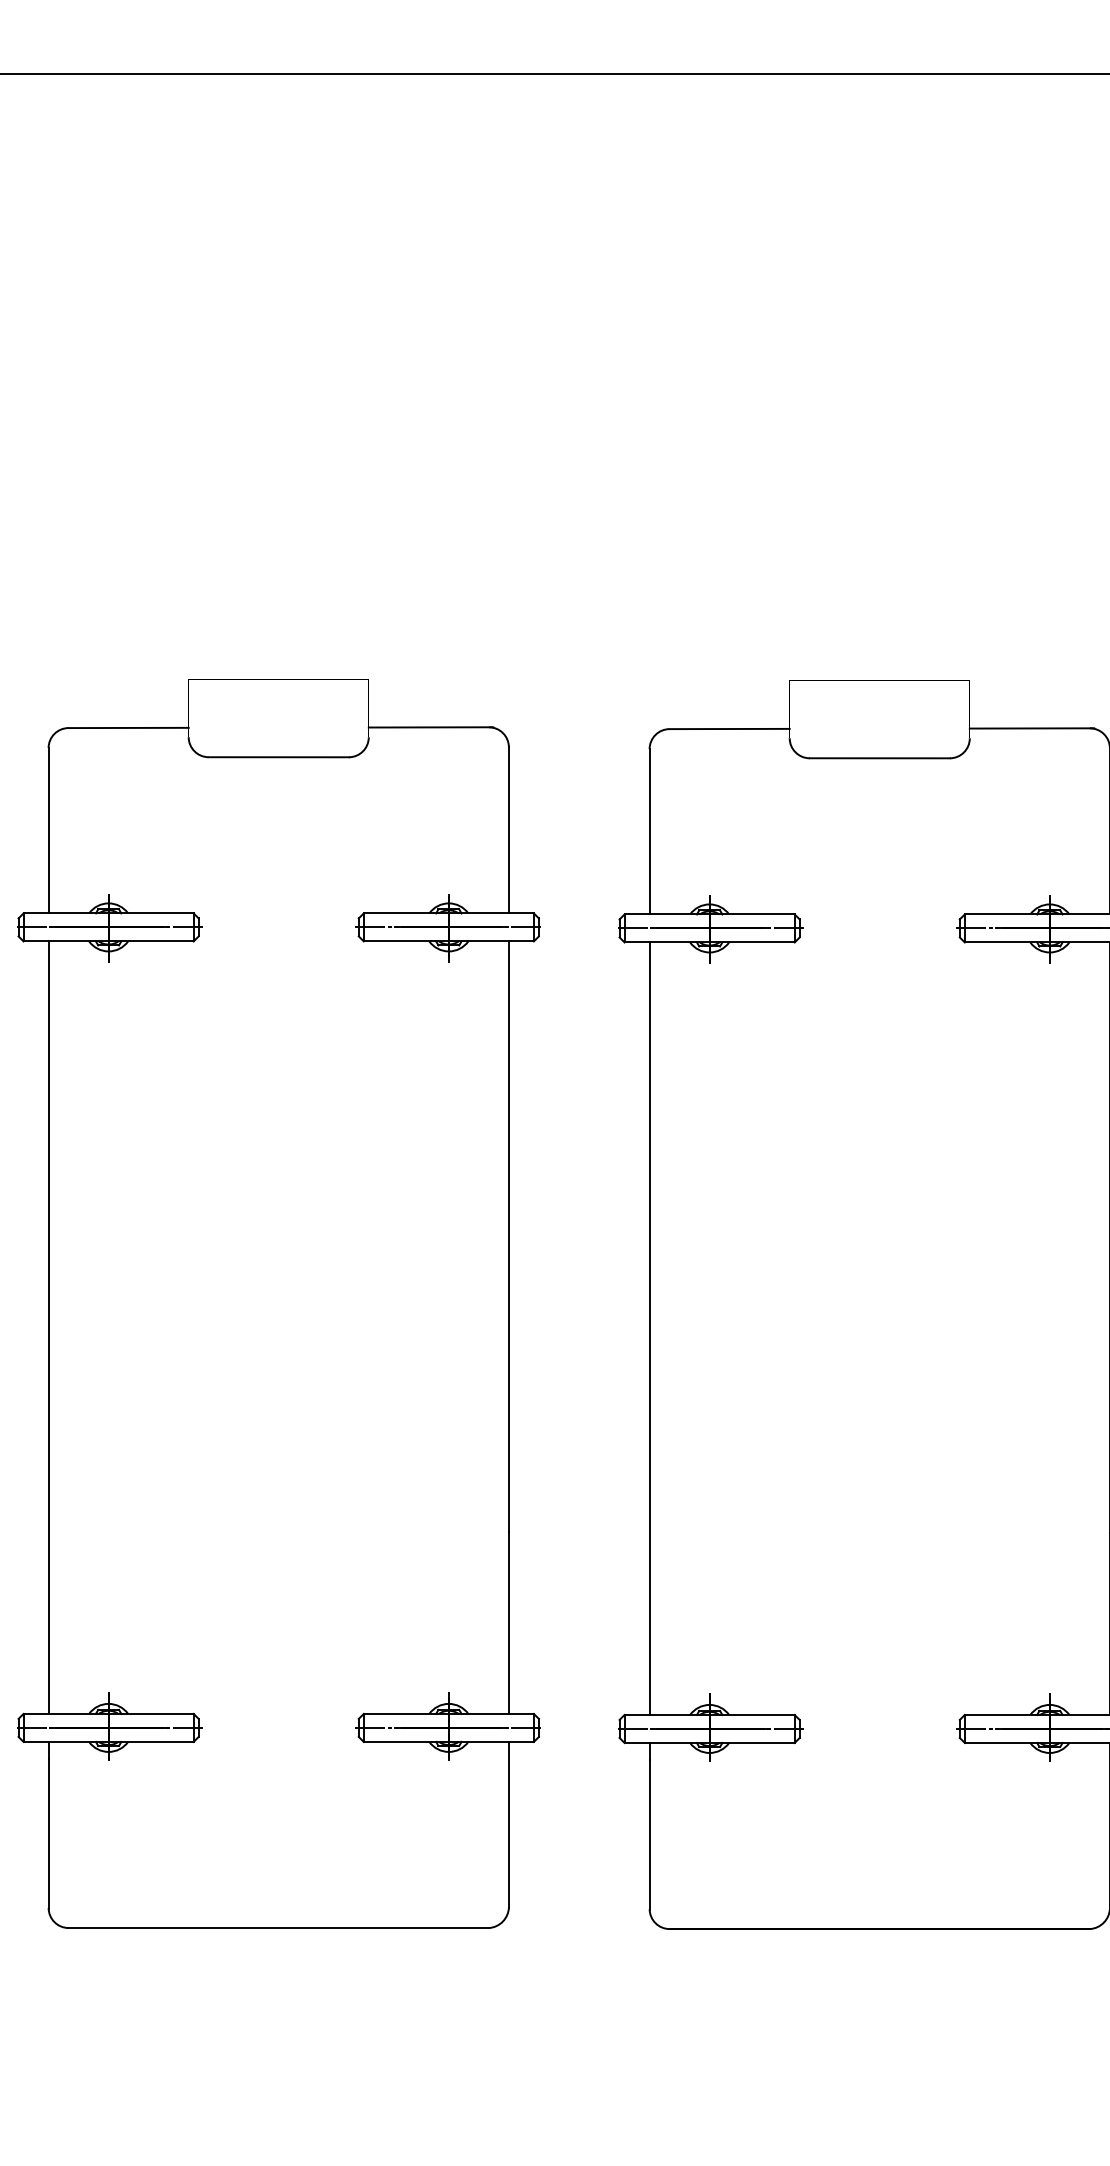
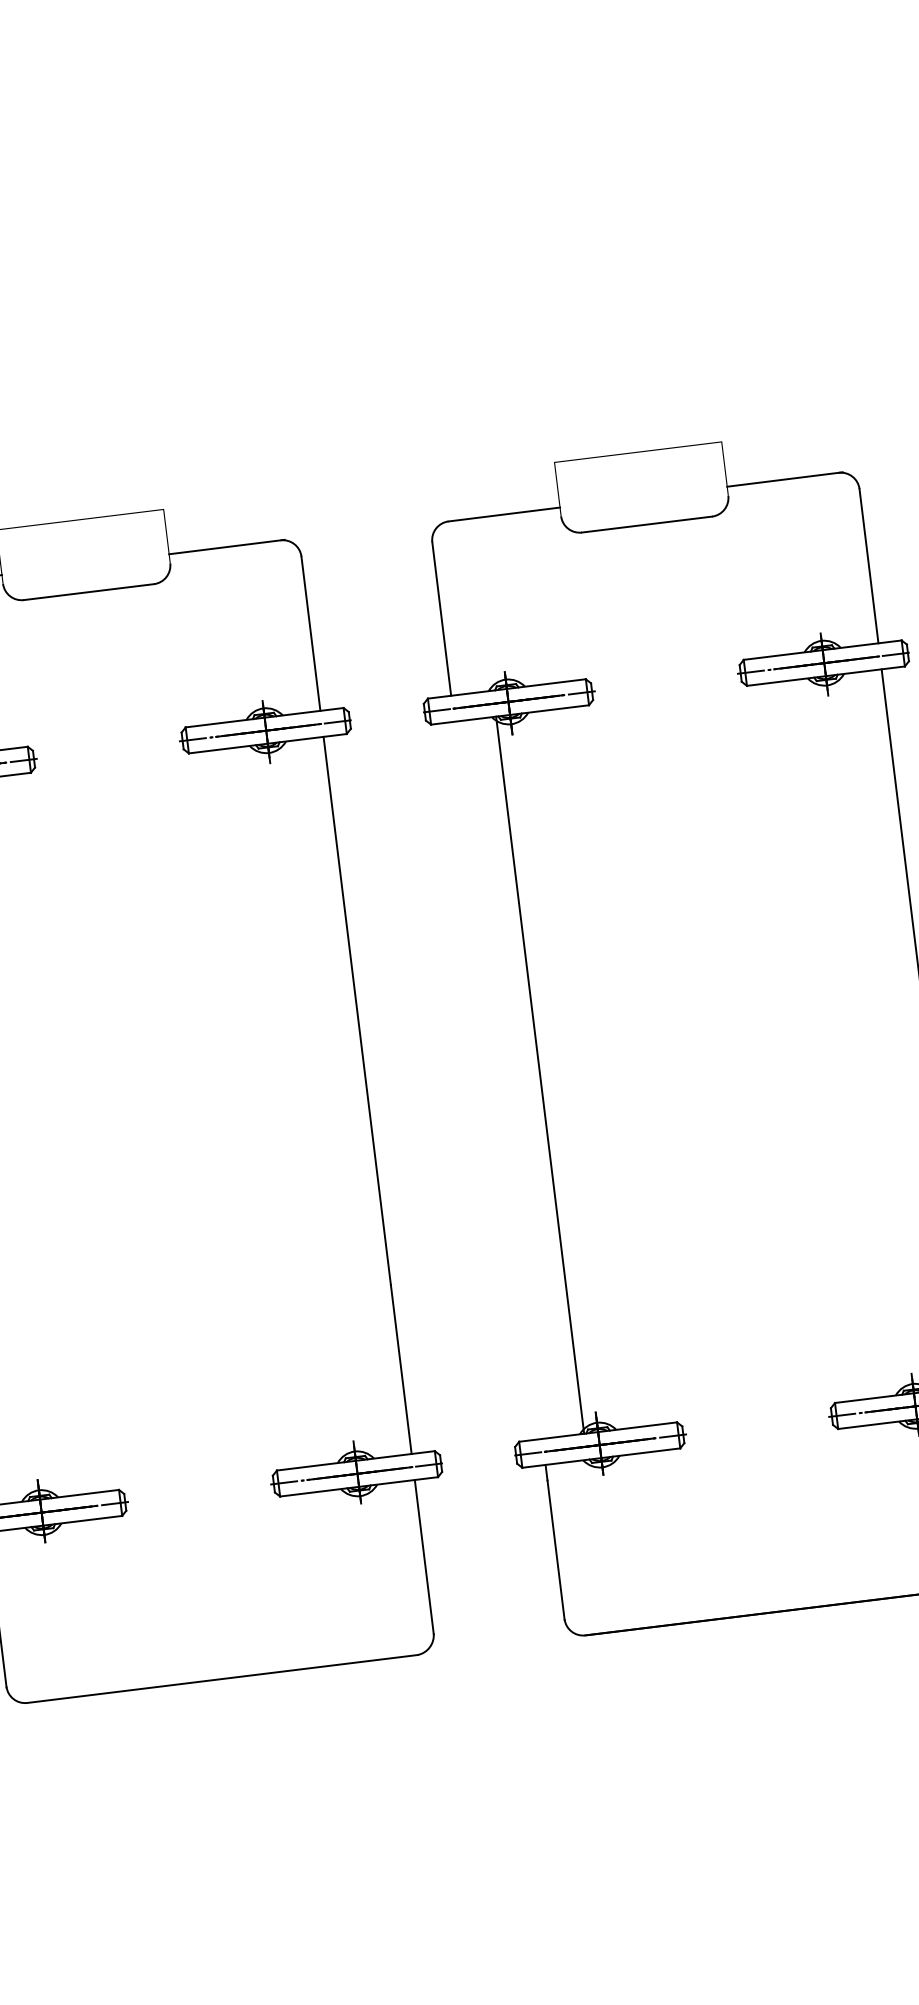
line: (649, 1328) -> (540, 1075), moved

